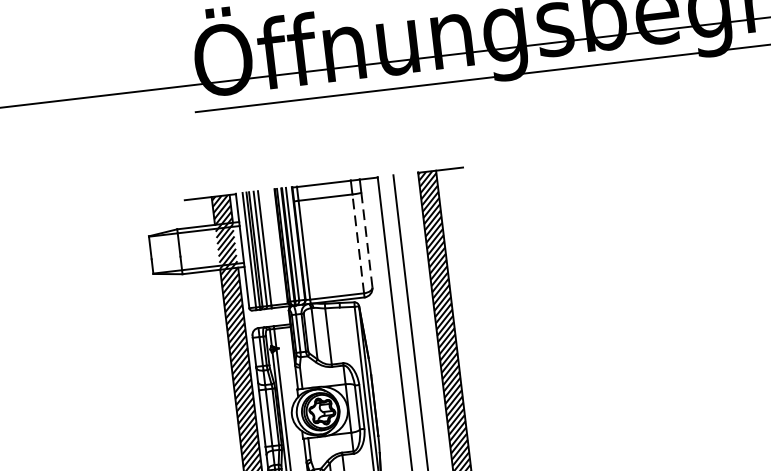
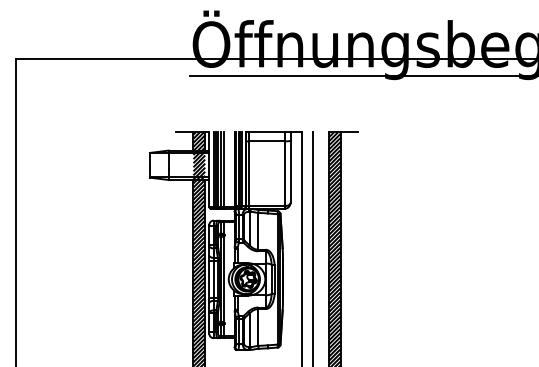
line: (366, 240) -> (290, 172), dashed -> solid
line: (358, 243) -> (284, 173), dashed -> solid

